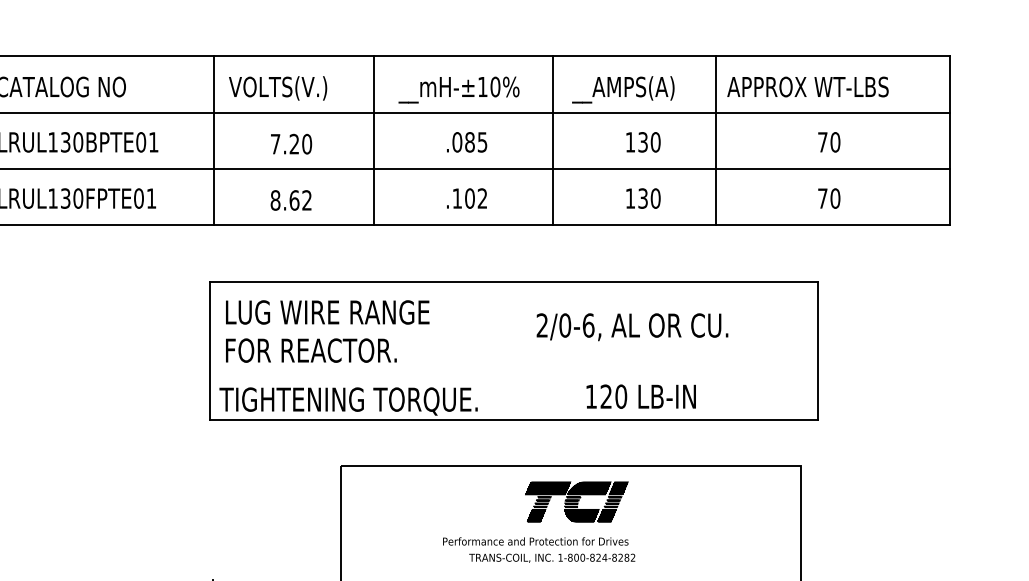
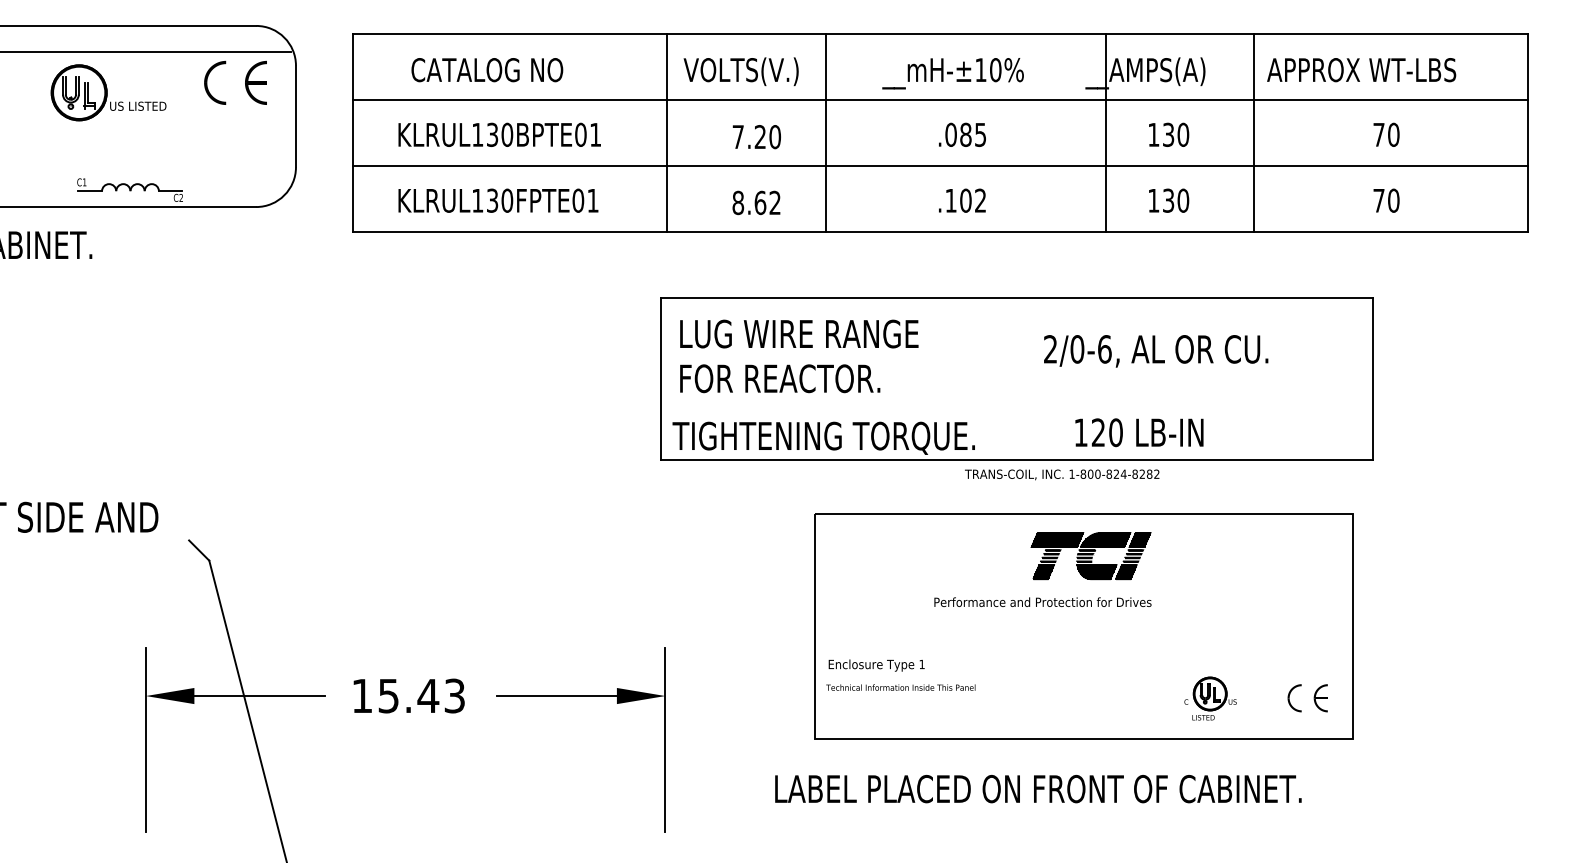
line: (373, 140) -> (826, 132), moved
line: (552, 140) -> (1105, 132), moved
text: (641, 396) -> (1139, 432), moved
text: (552, 557) -> (1062, 474), moved

